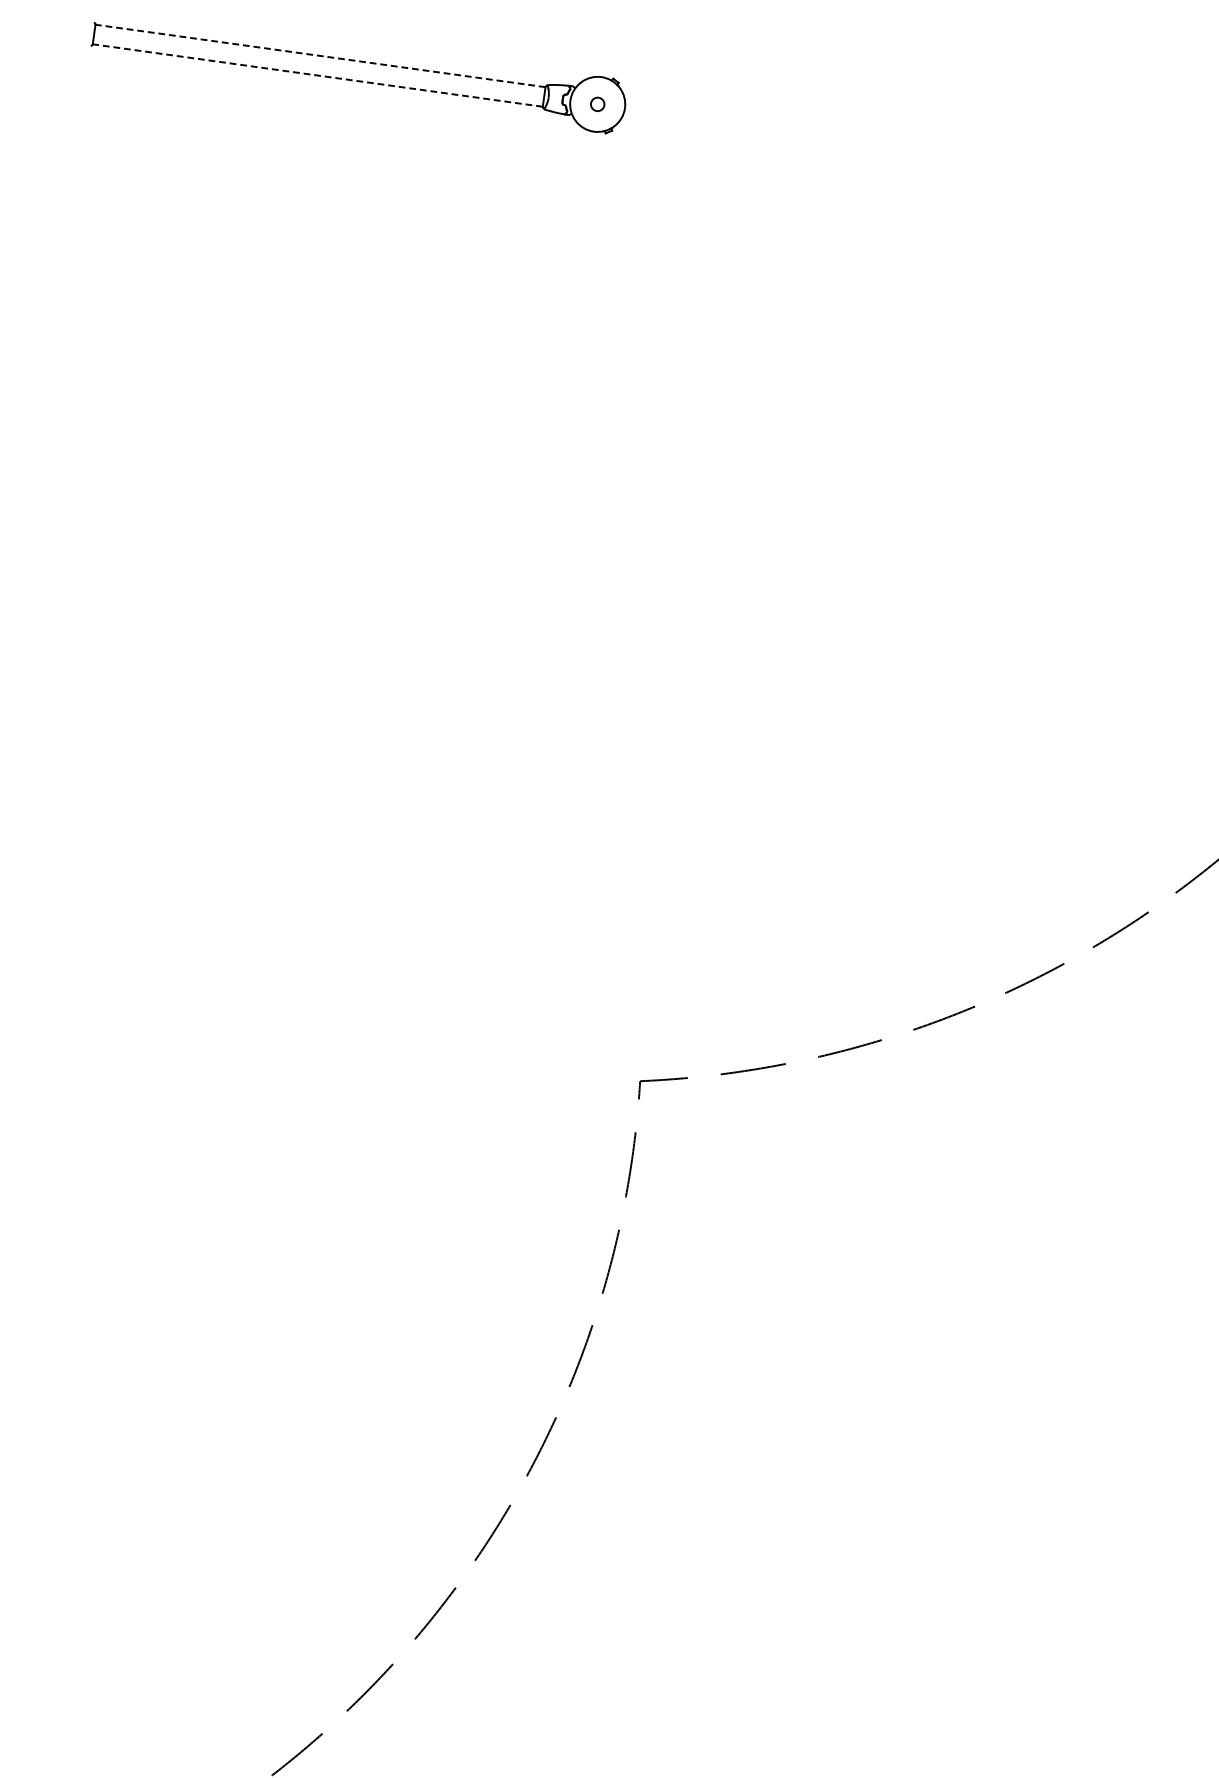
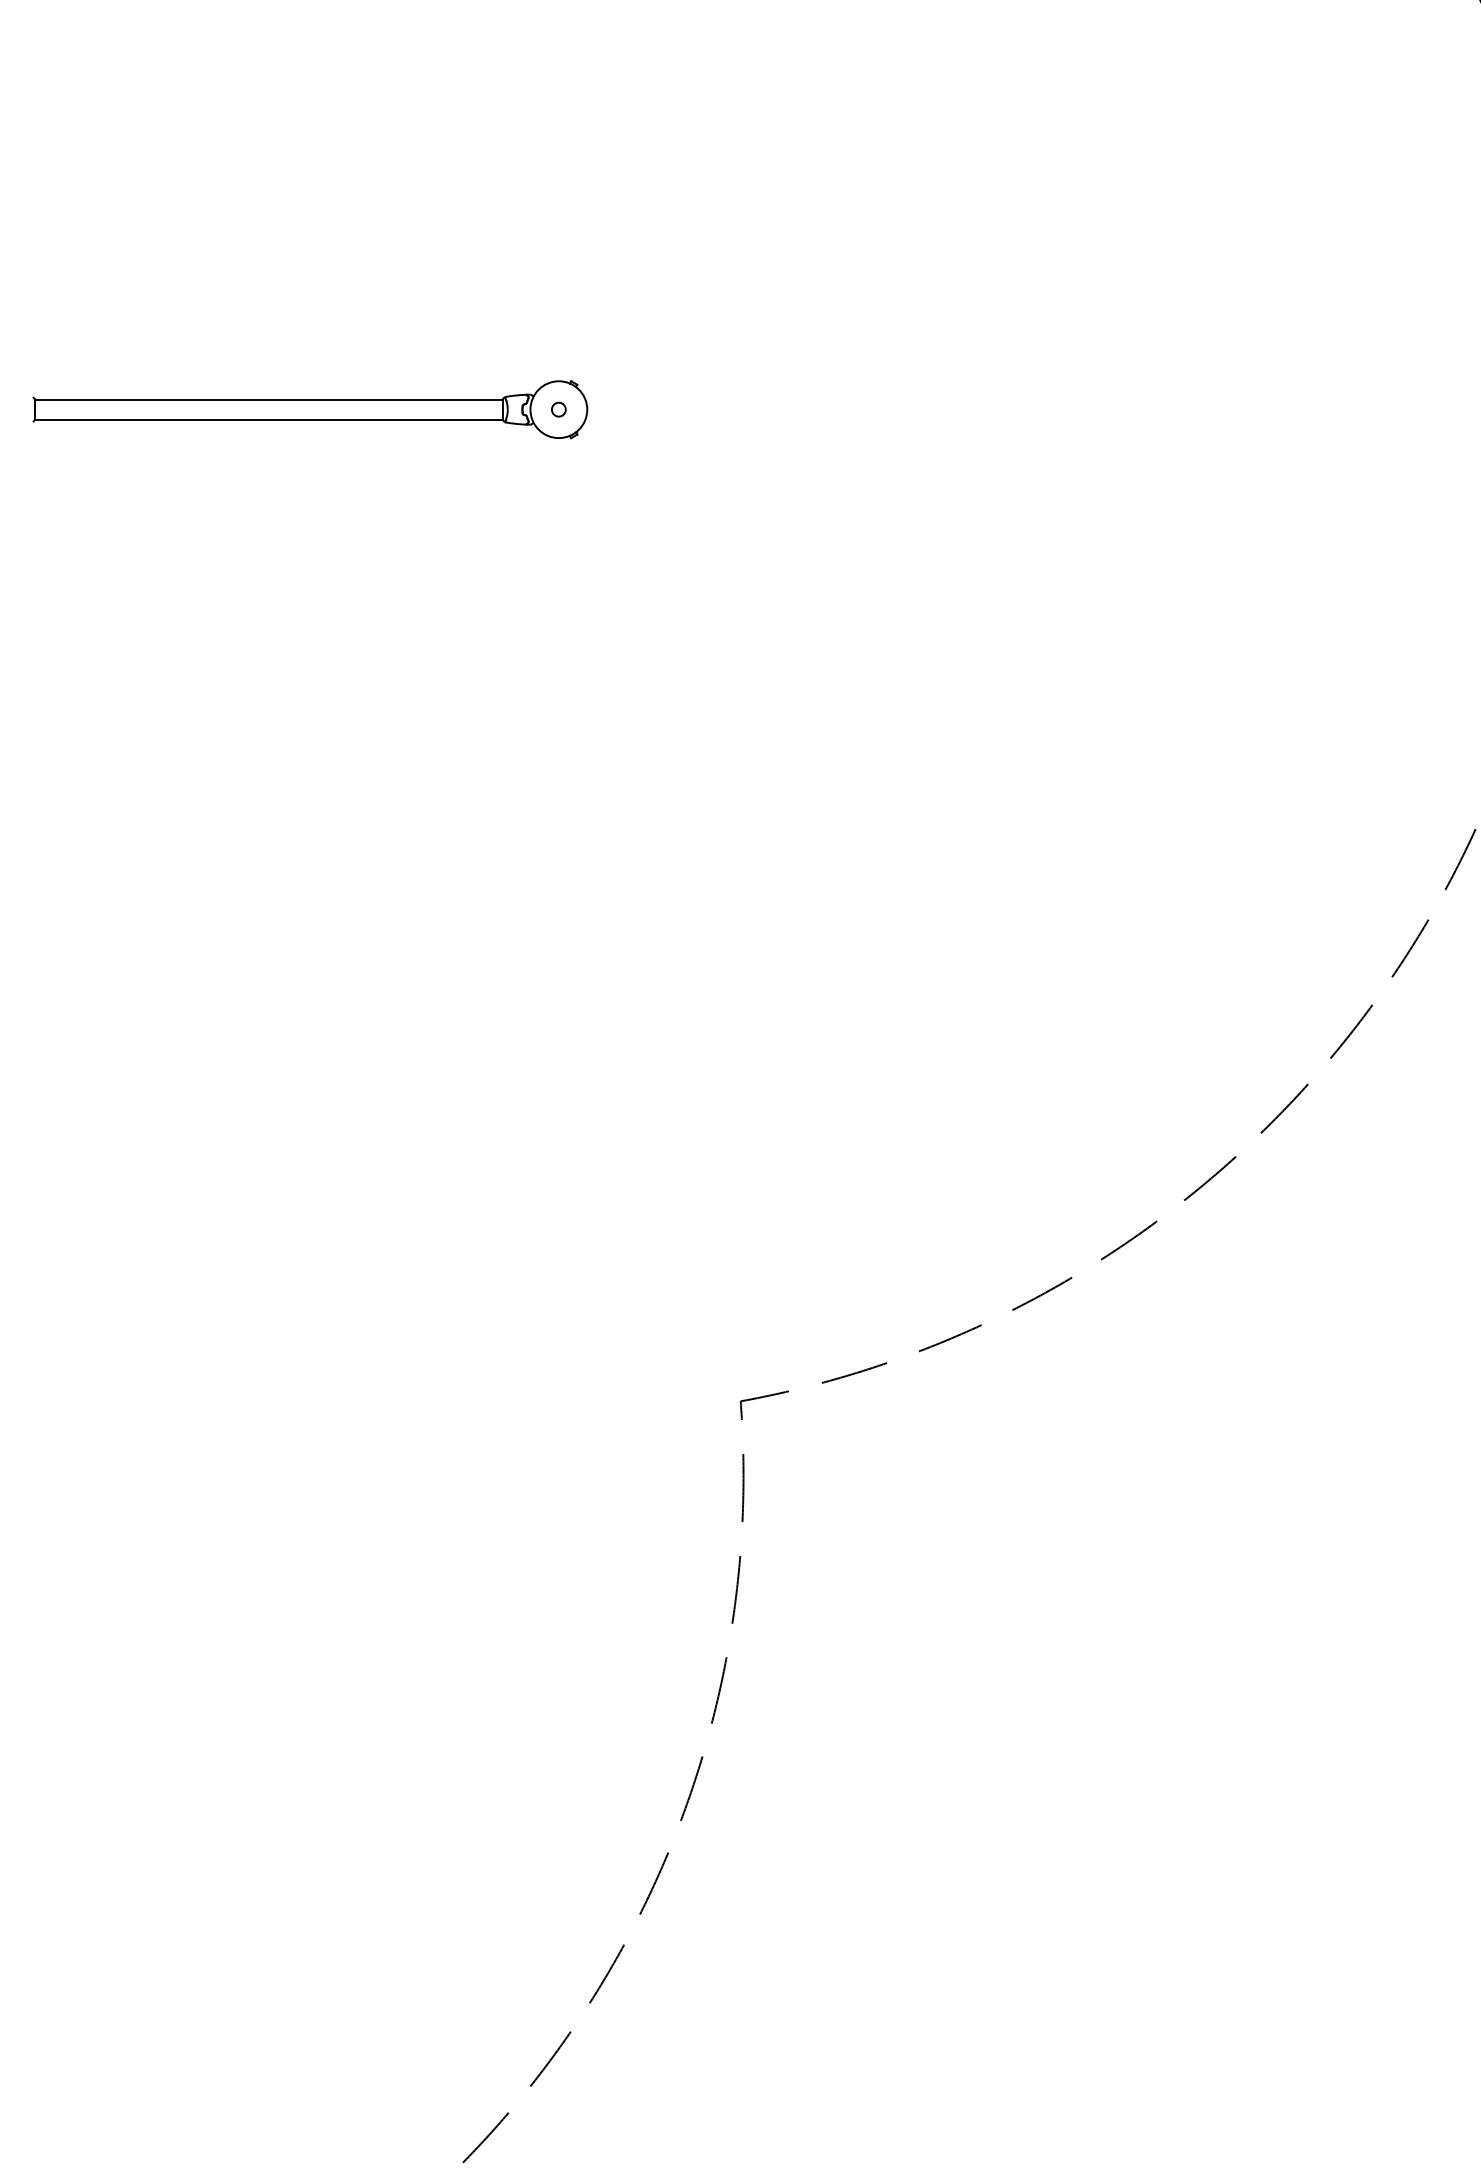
line: (320, 55) -> (268, 399), dashed -> solid
line: (317, 75) -> (268, 419), dashed -> solid

